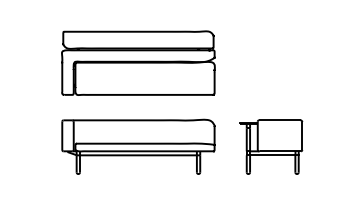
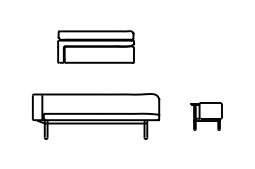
part: (138, 62) -> (96, 46), size x0.6
part: (271, 146) -> (206, 116), size x0.6

